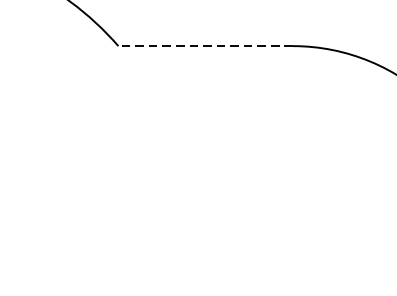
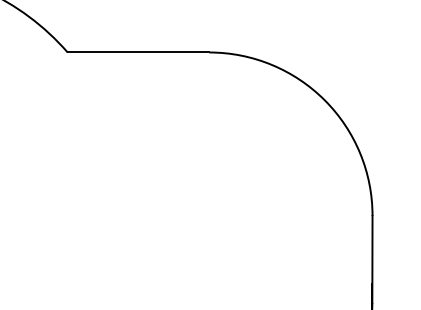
line: (205, 46) -> (138, 52), dashed -> solid

